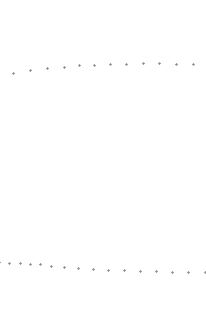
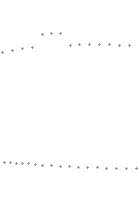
part: (79, 65) -> (51, 33), moved

